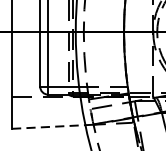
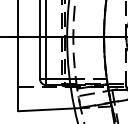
line: (48, 126) -> (46, 109), dashed -> solid

